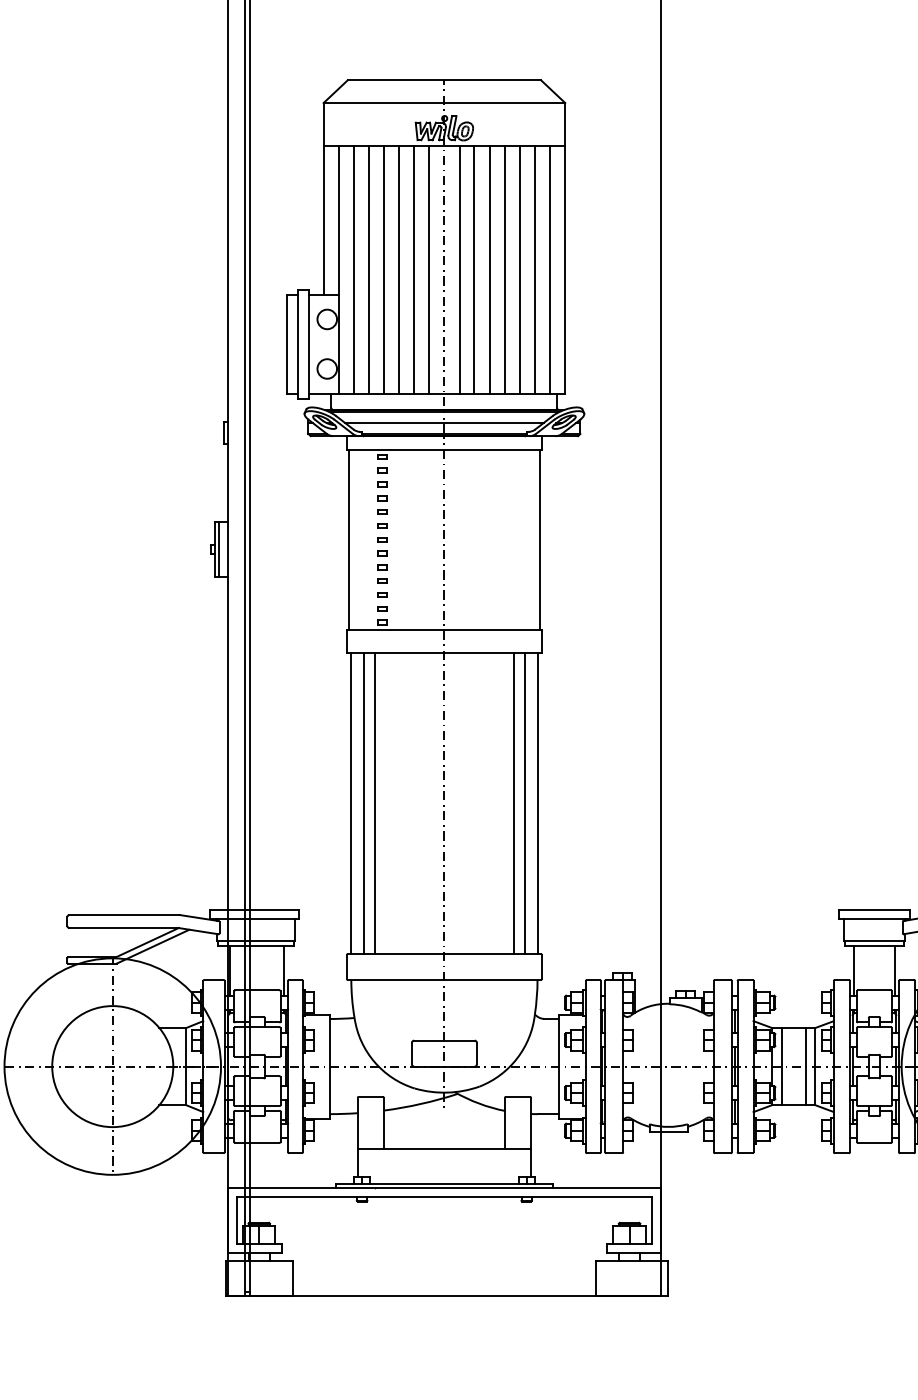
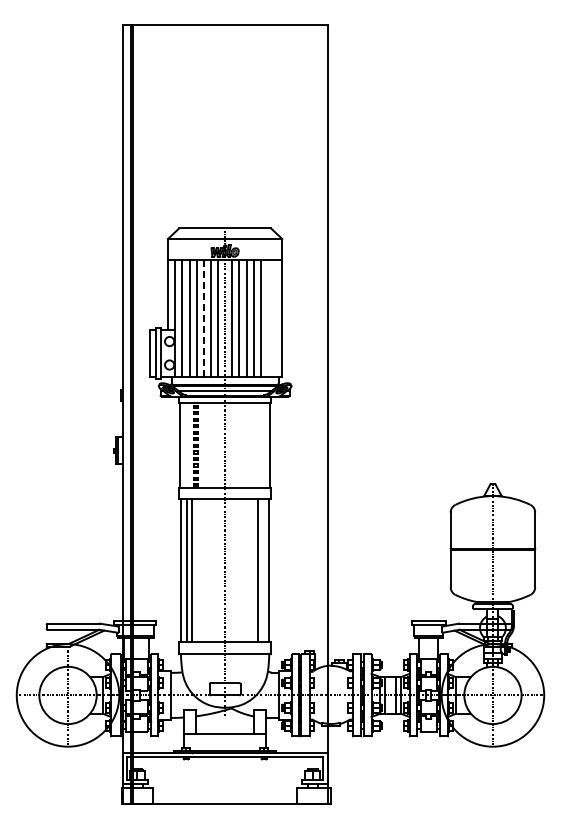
line: (533, 268) -> (267, 317), removed
line: (548, 268) -> (274, 317), removed
line: (398, 270) -> (203, 318), solid -> dashed
line: (525, 802) -> (263, 570), removed

